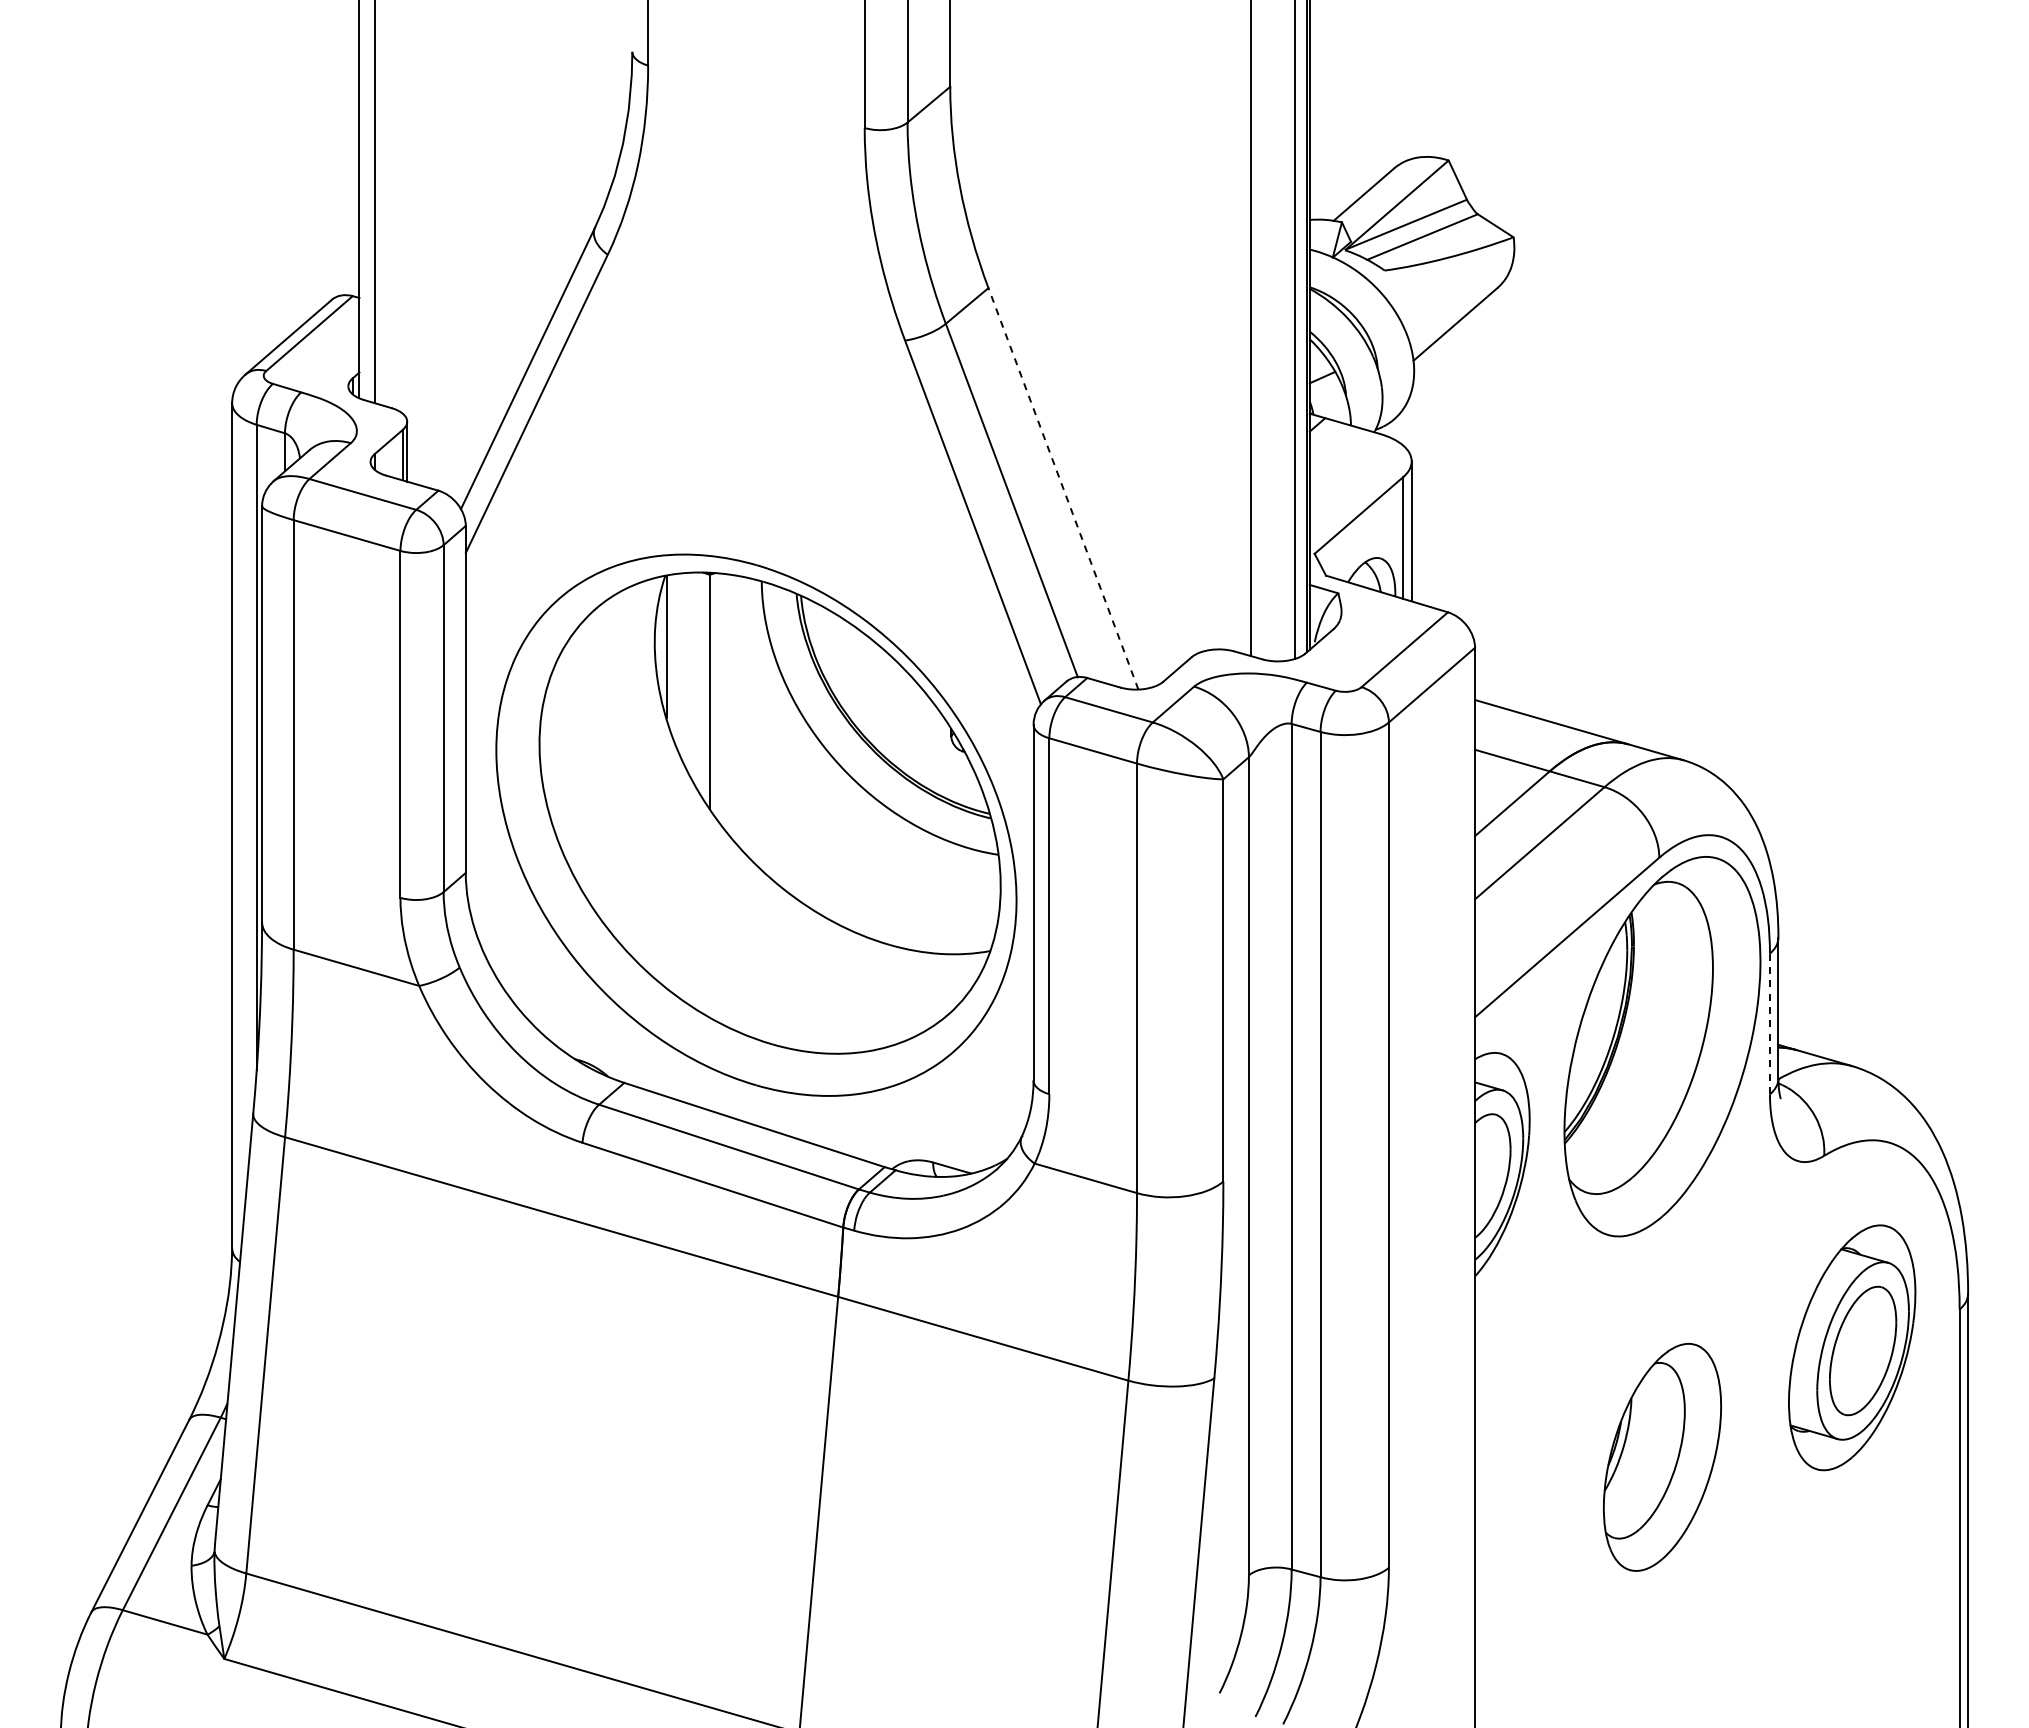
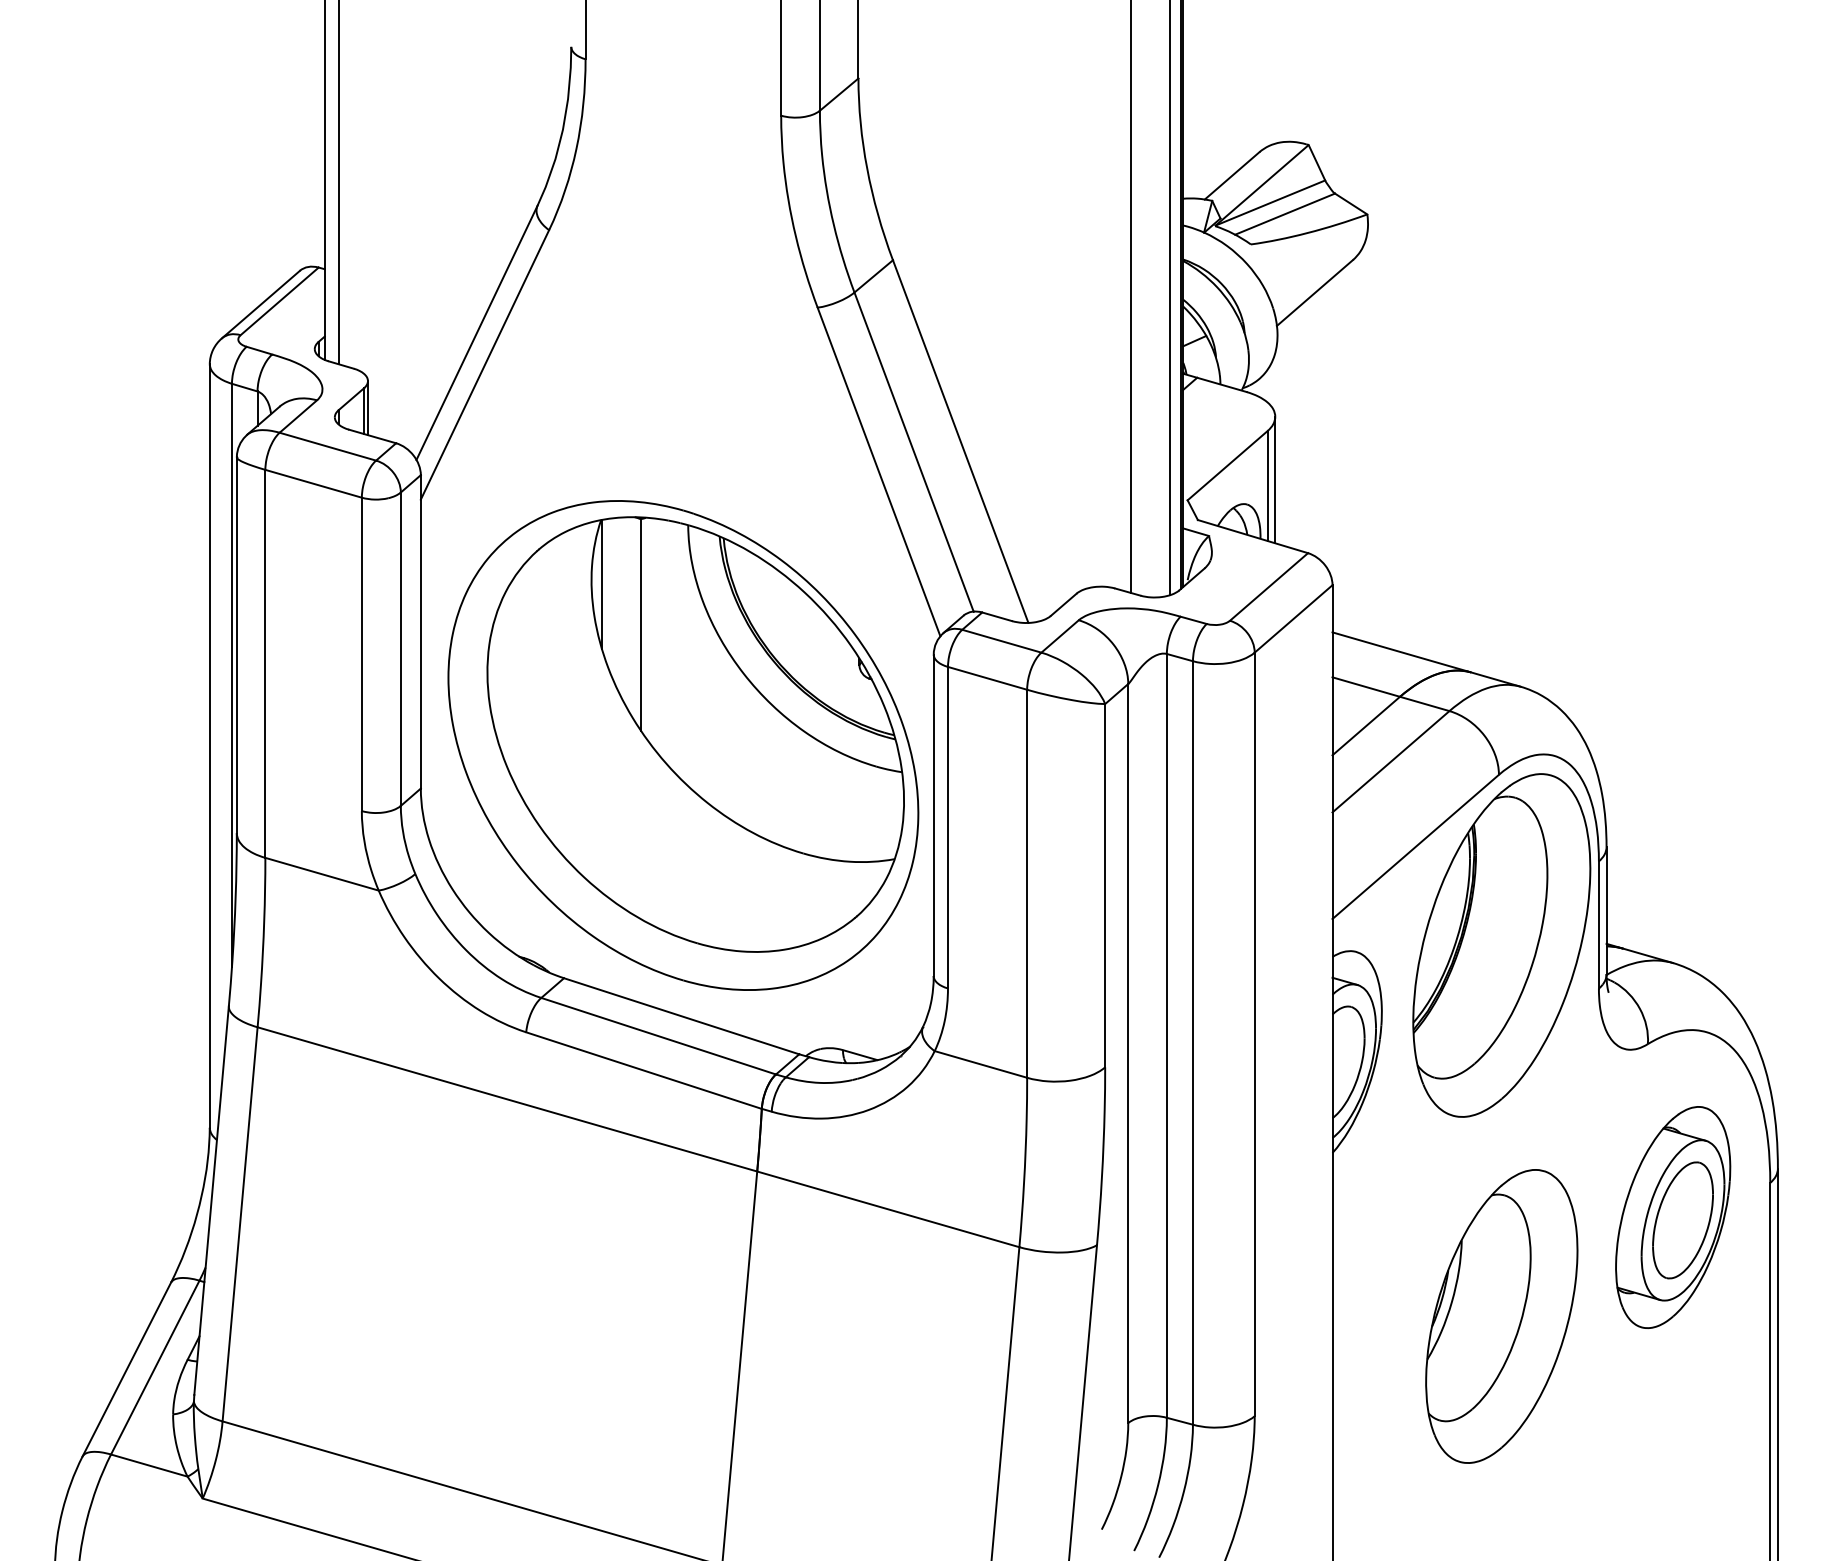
line: (1063, 488) -> (960, 441), dashed -> solid
line: (1769, 1024) -> (1598, 925), dashed -> solid
part: (1662, 1457) -> (1501, 1316), size x1.43

